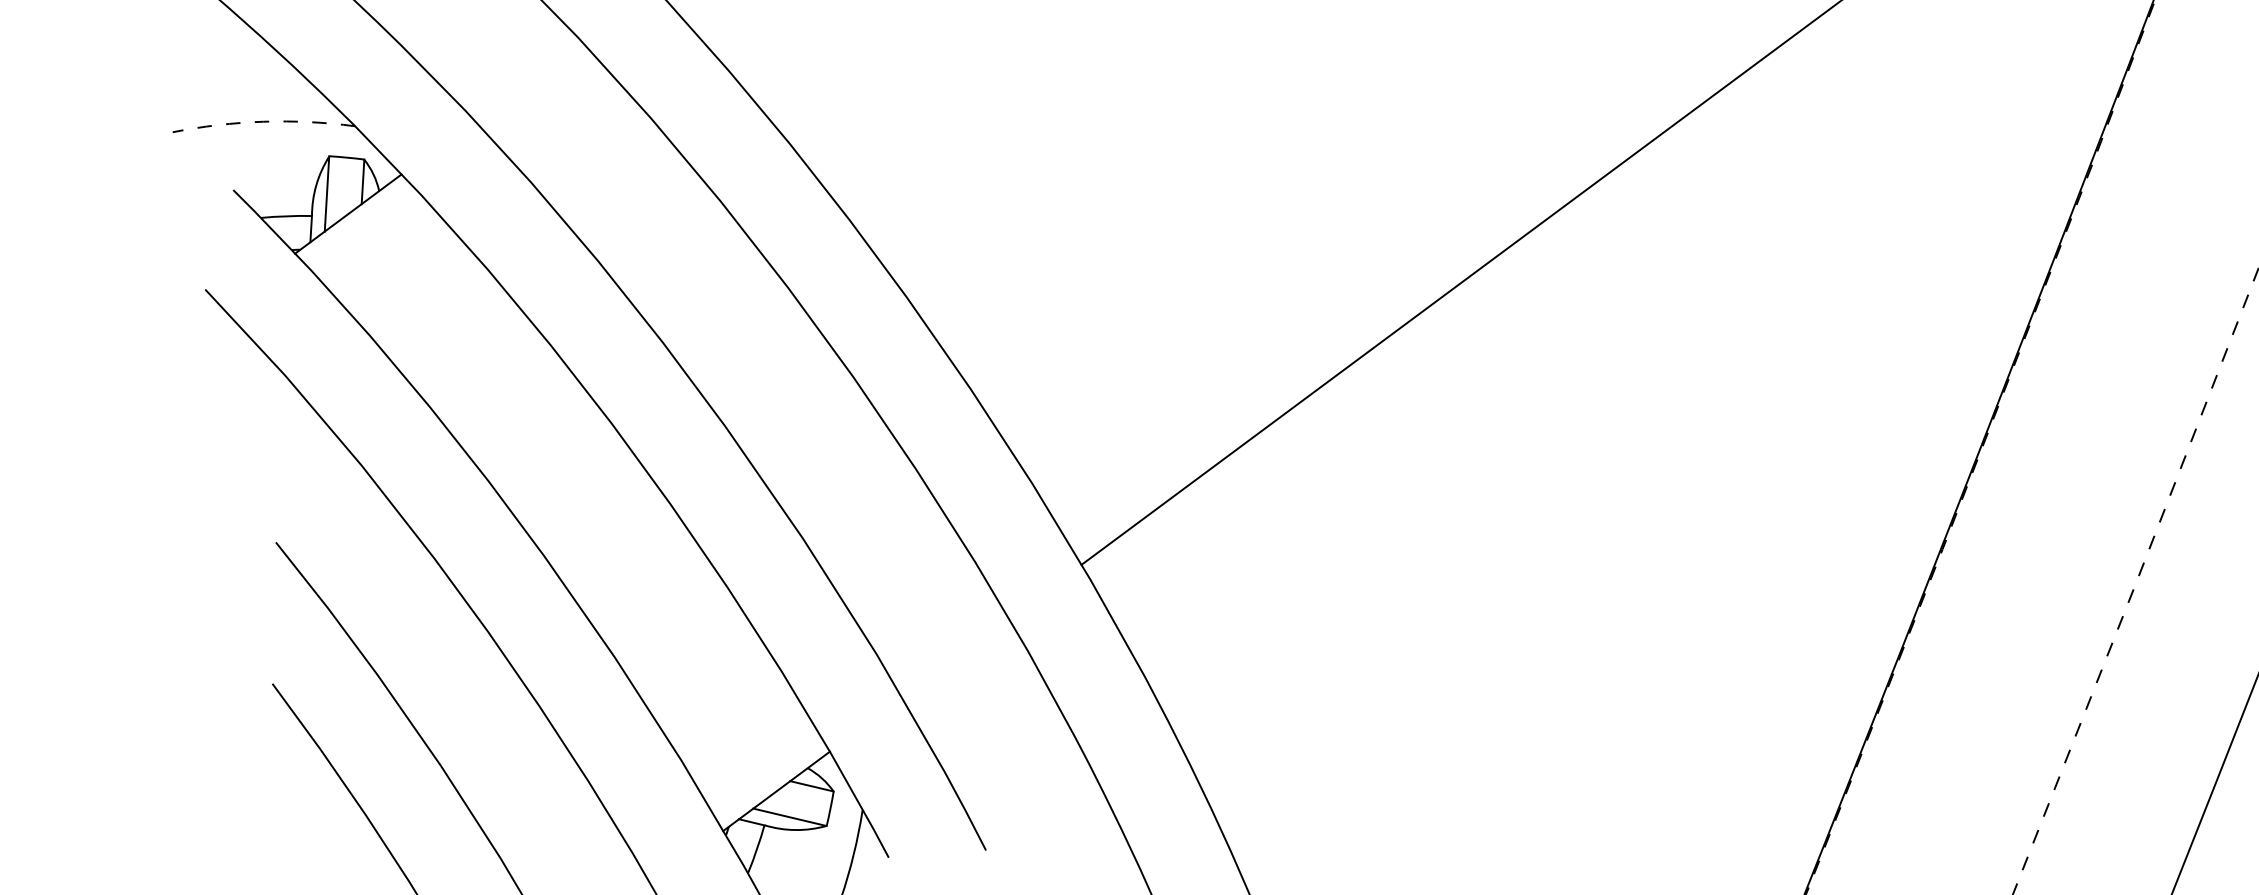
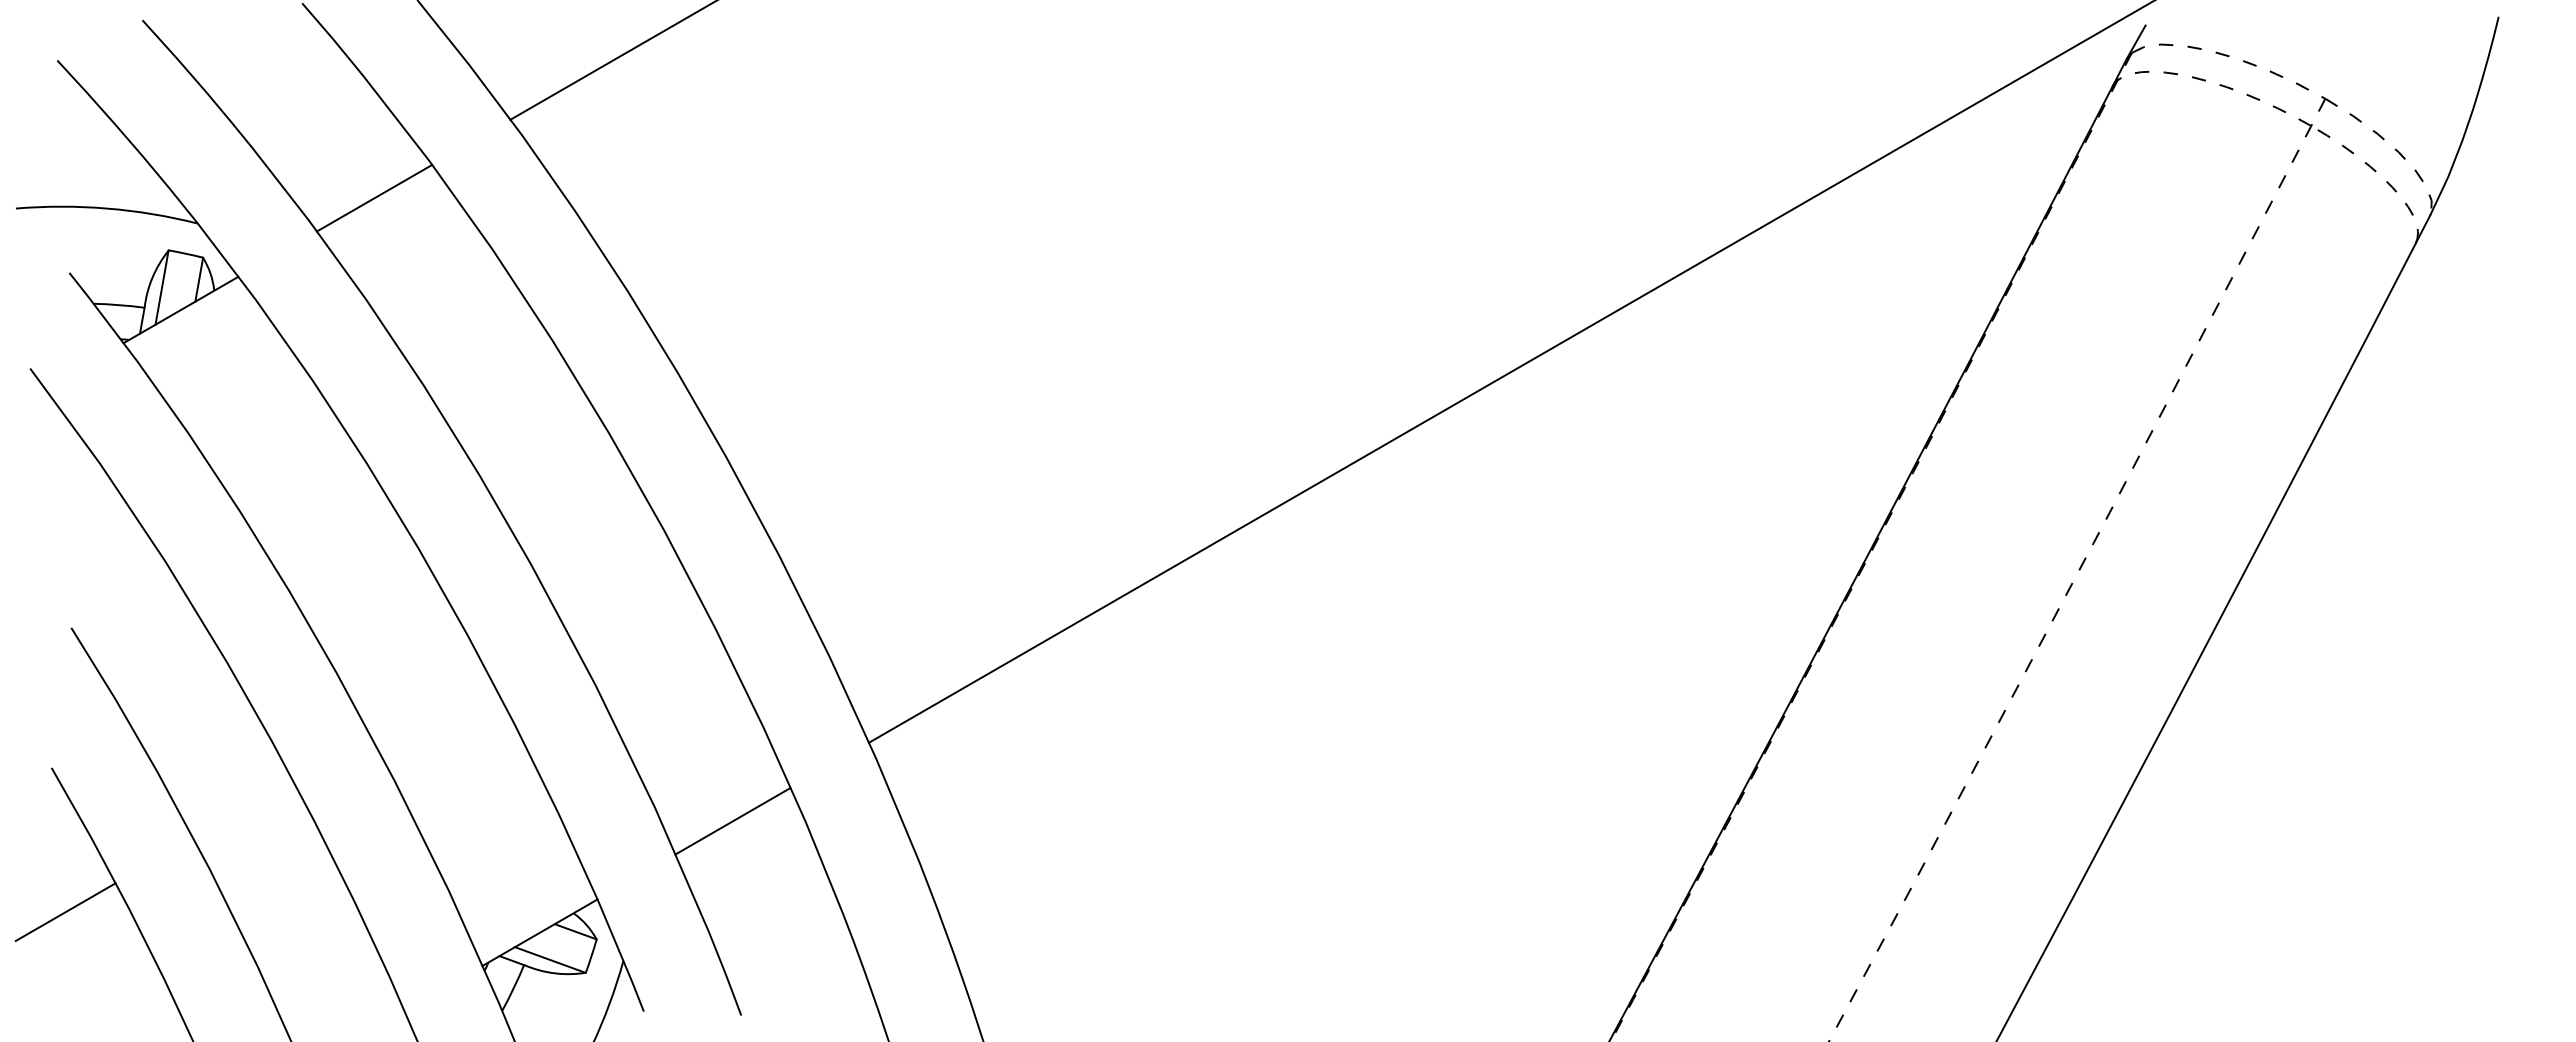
line: (527, 81) -> (374, 198), added
arc: (263, 121) -> (107, 208), dashed -> solid
line: (955, 658) -> (732, 821), added
line: (302, 824) -> (65, 911), added

